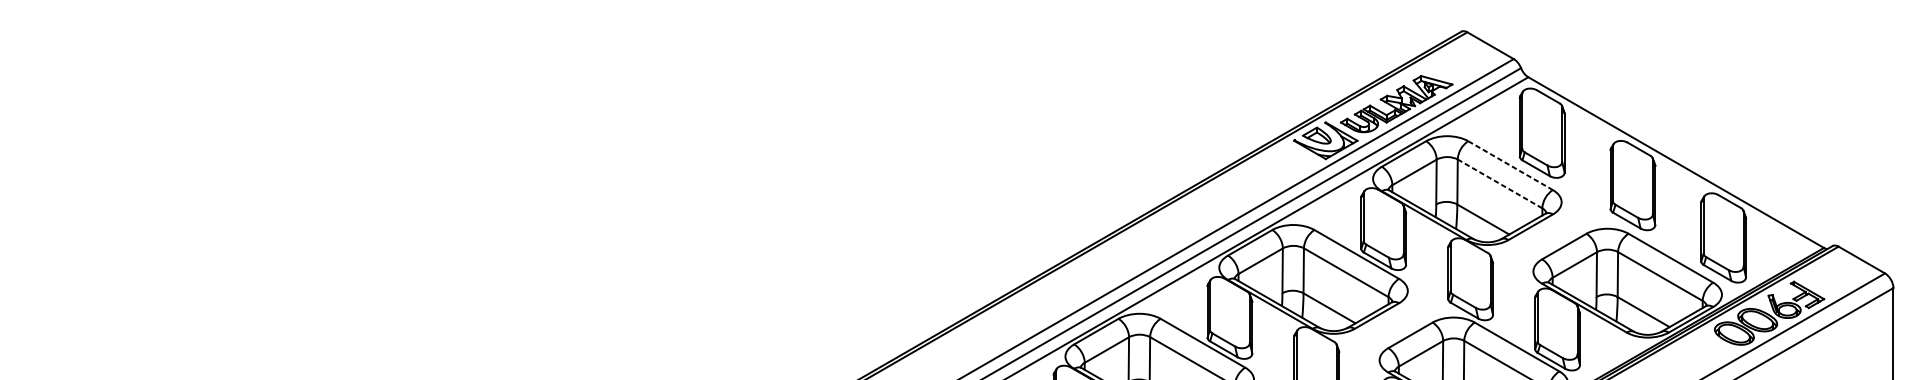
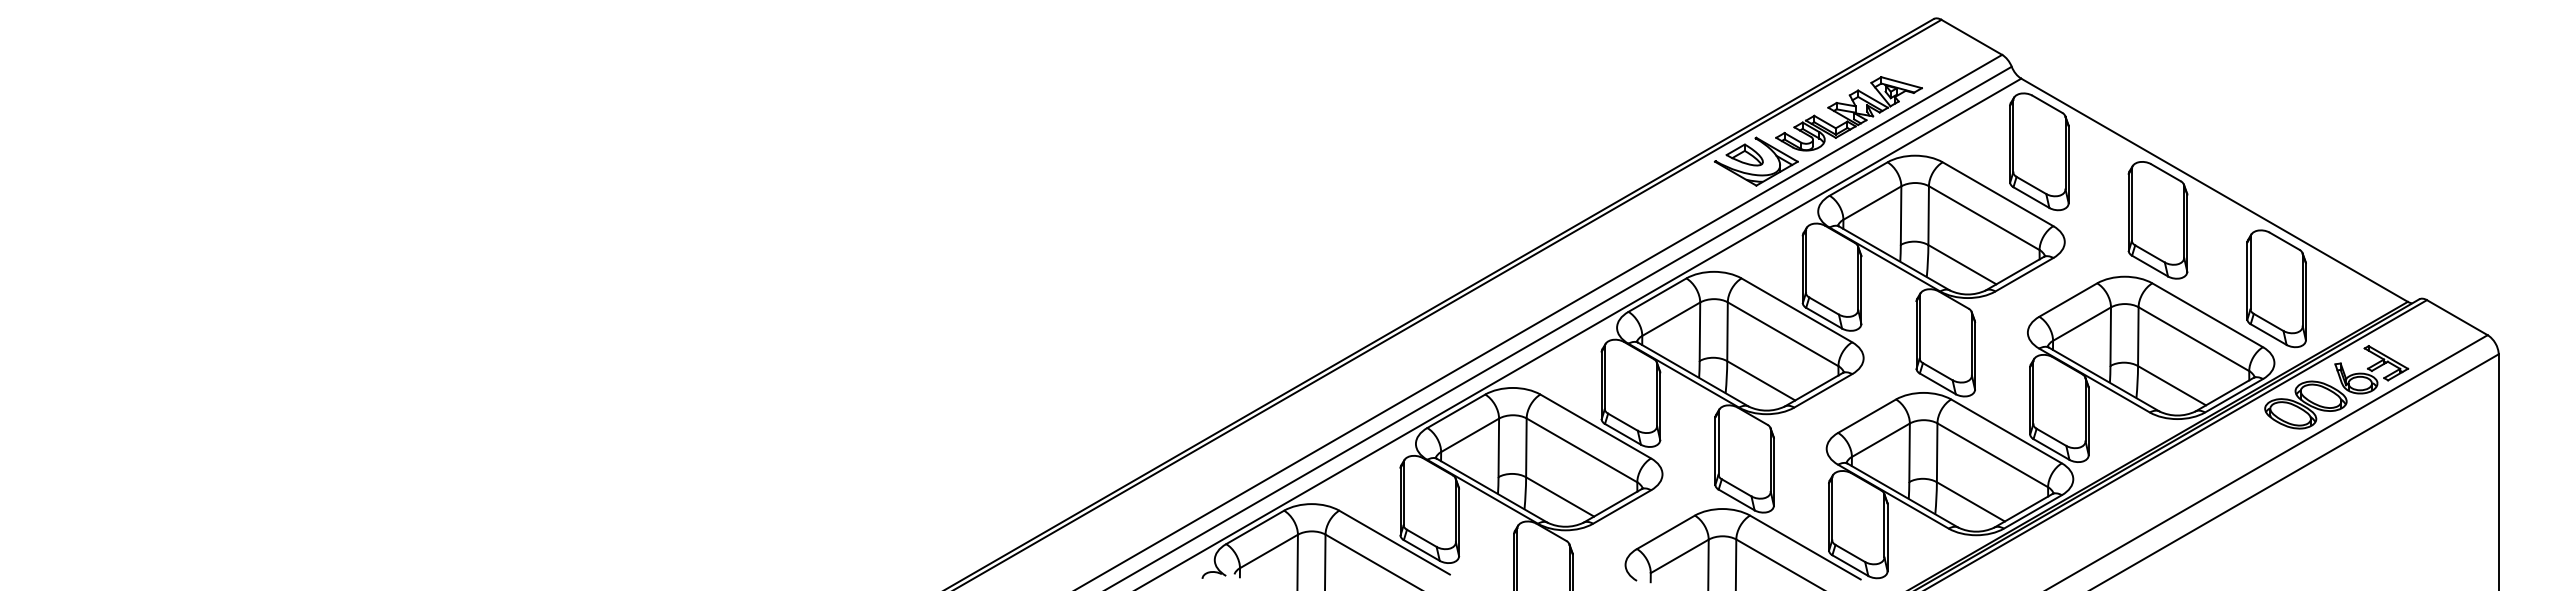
line: (1510, 165) -> (1998, 194), dashed -> solid
line: (1500, 184) -> (1984, 218), dashed -> solid

